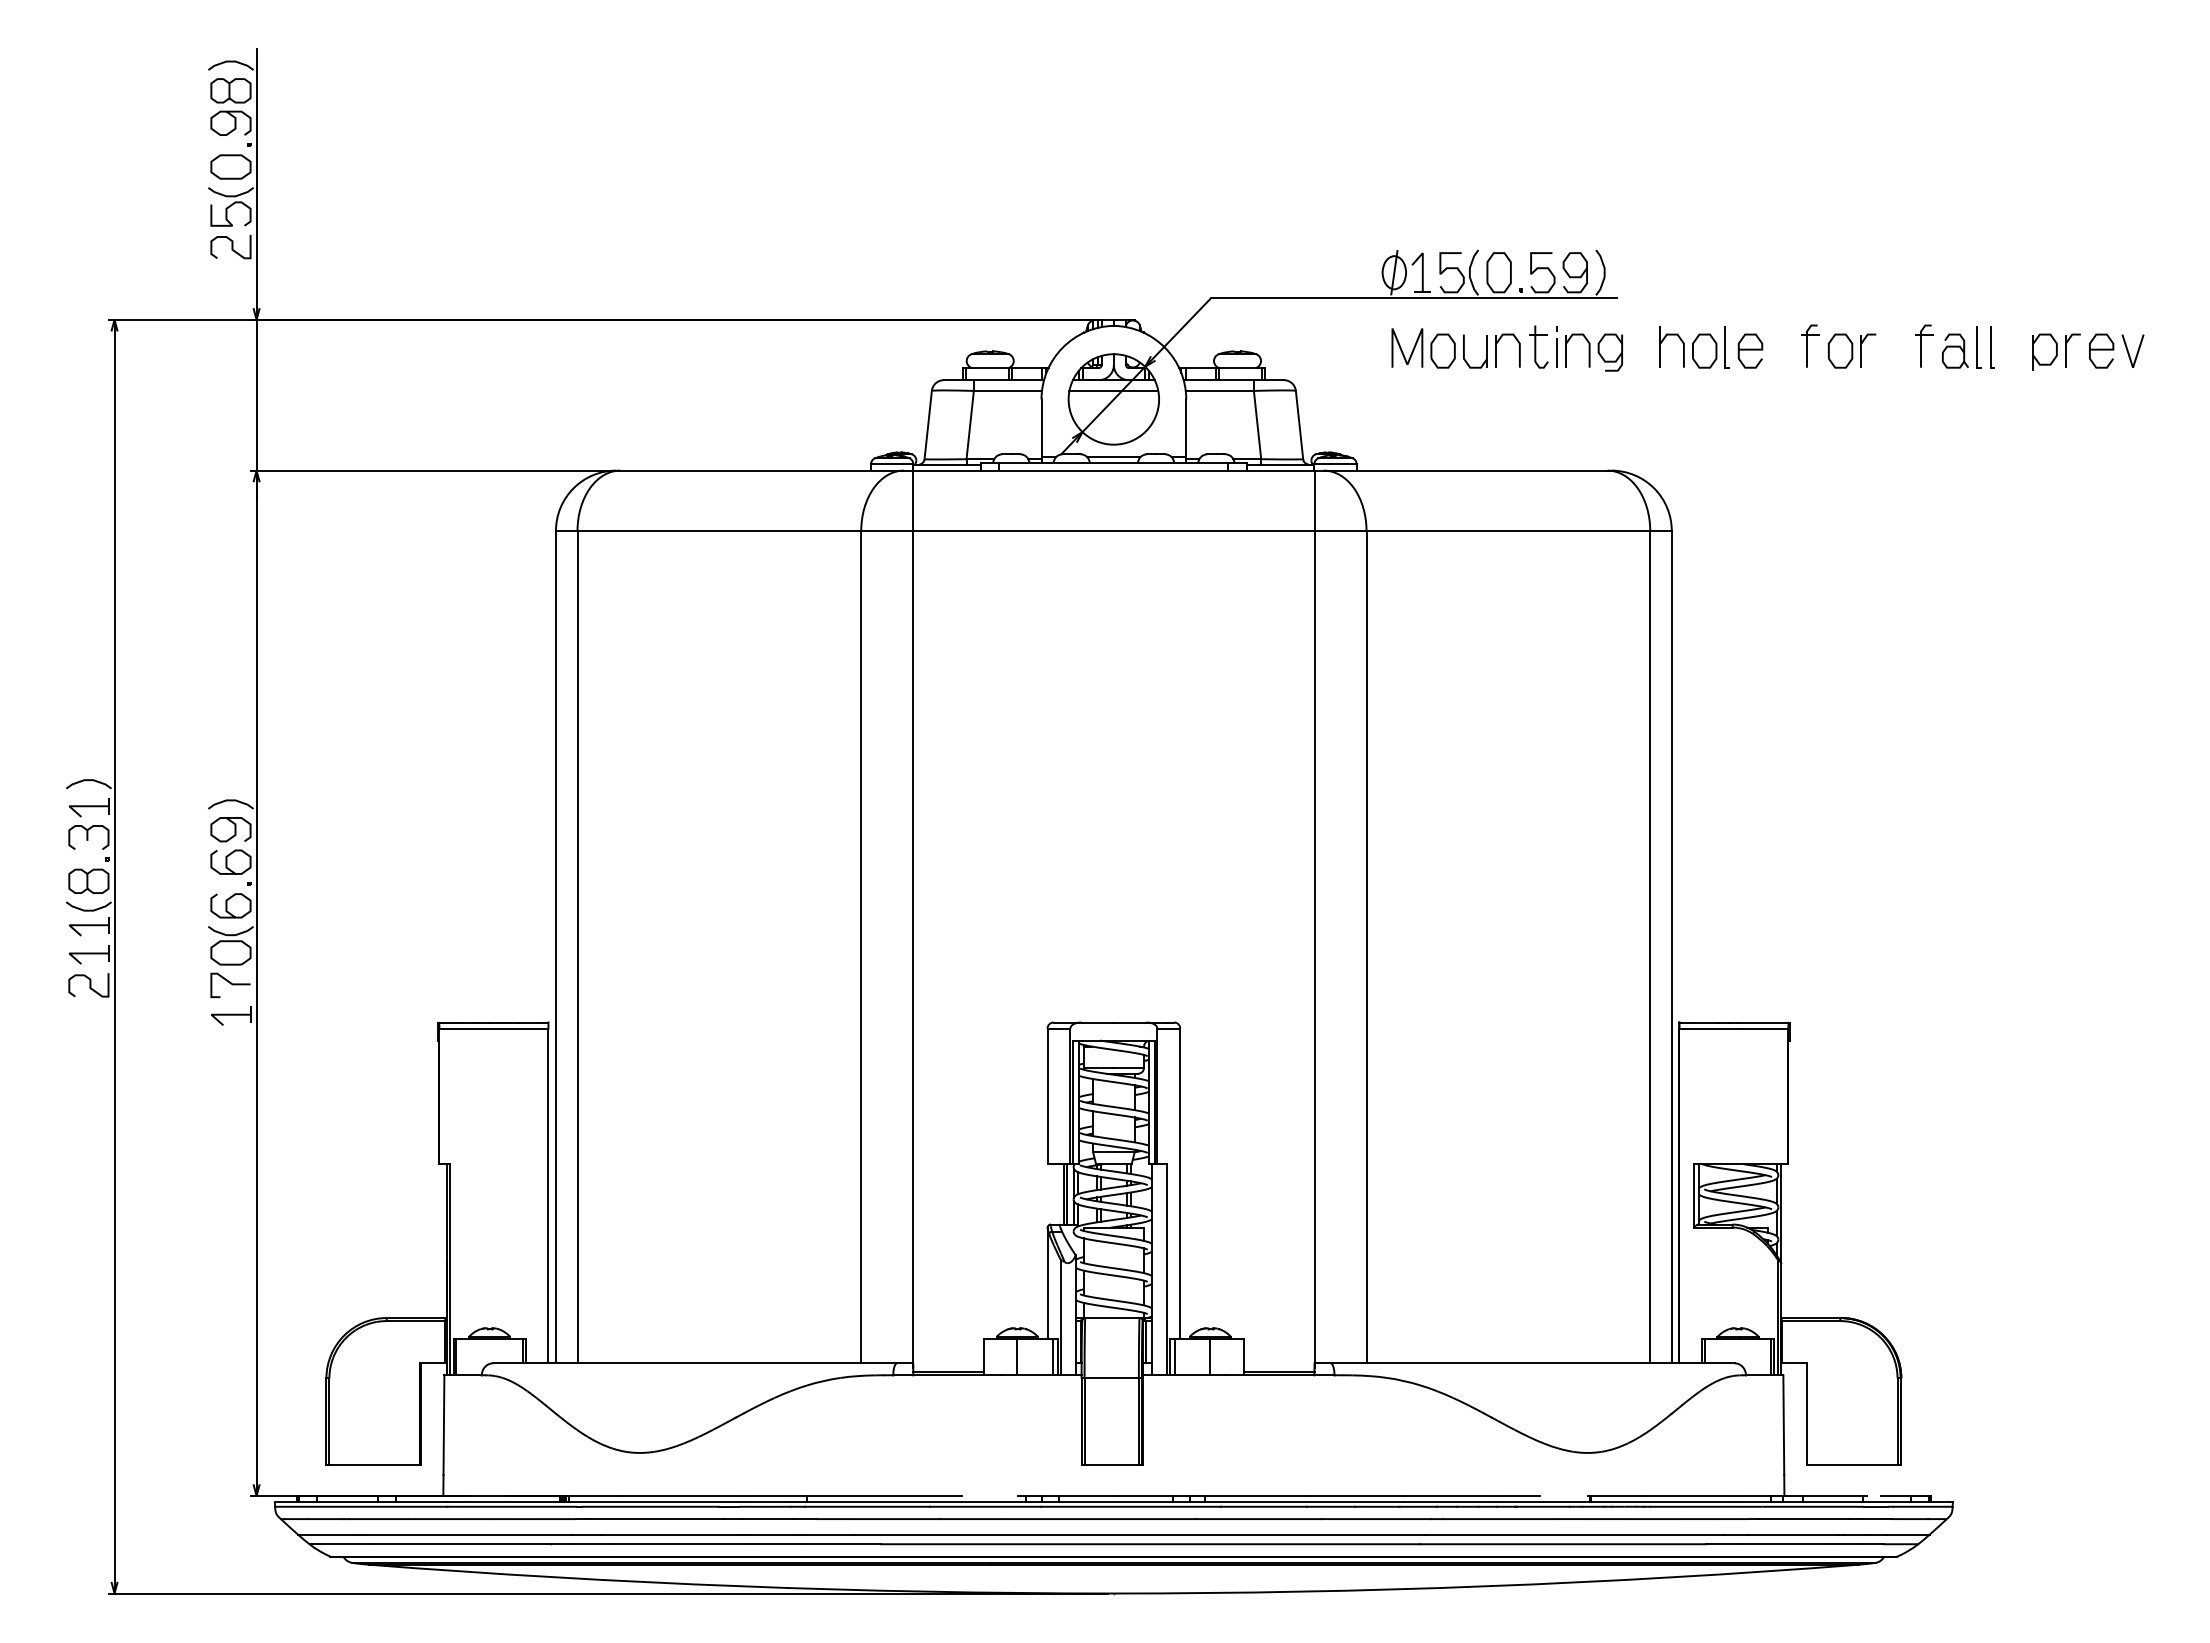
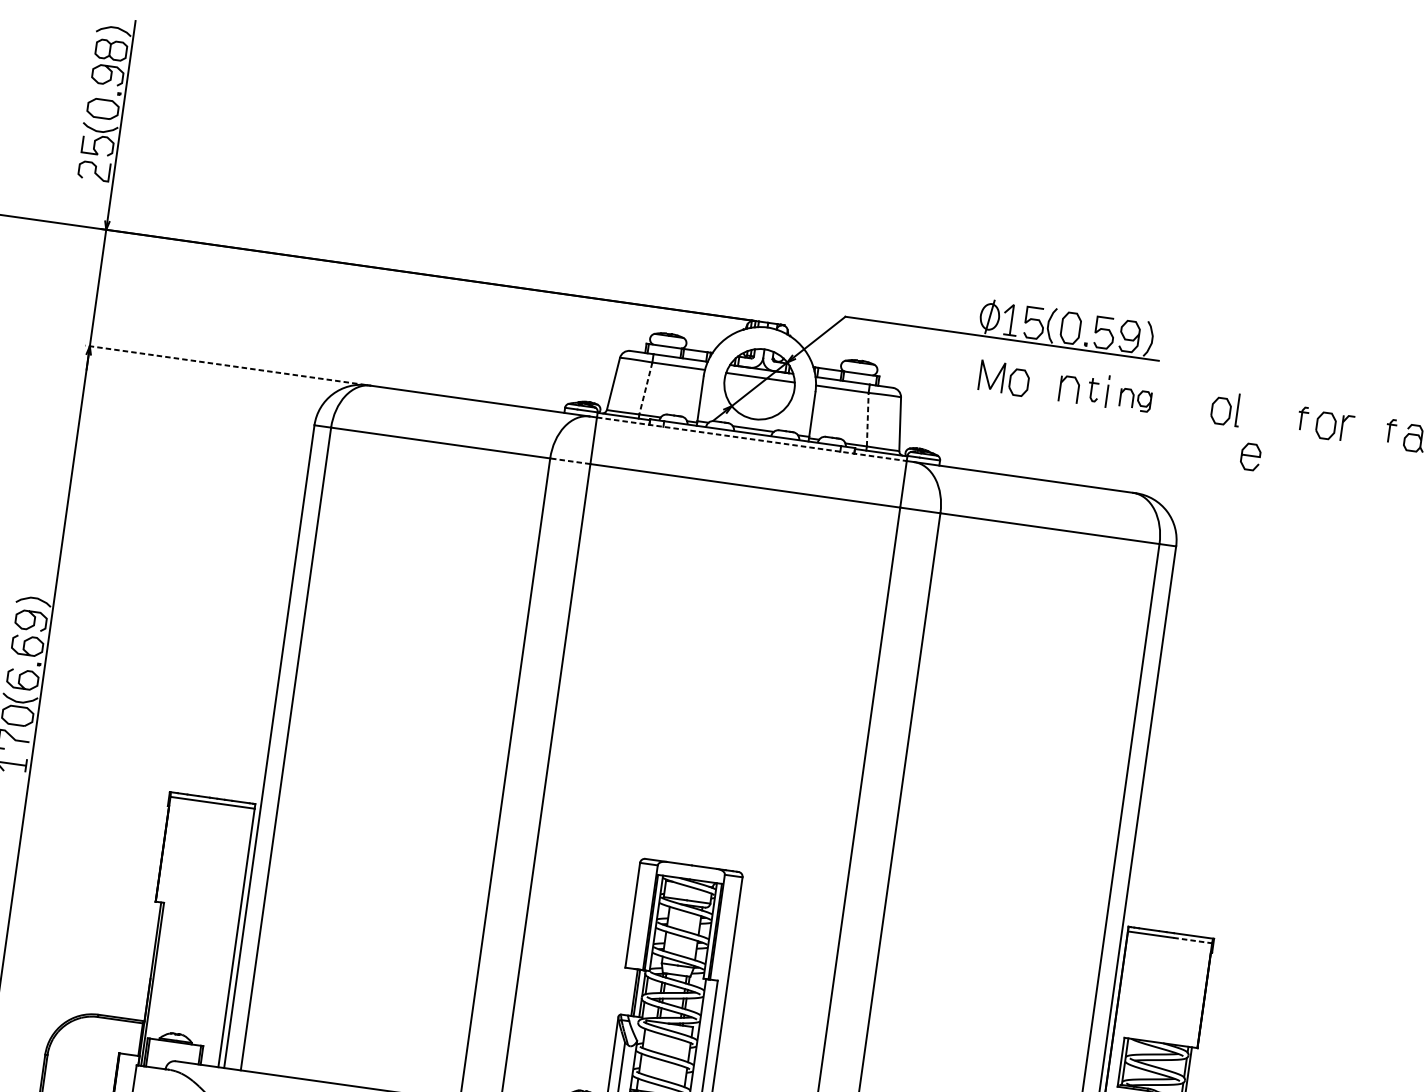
part: (1663, 341) -> (1190, 399), removed
part: (1810, 345) -> (1303, 418), size x0.7
part: (1924, 345) -> (1391, 430), size x0.7
part: (1538, 346) -> (1093, 389), size x0.7
curve: (1750, 350) -> (1250, 456), moved
part: (1464, 351) -> (1035, 385), removed
part: (1593, 352) -> (1135, 400), size x0.7
line: (1257, 424) -> (867, 419), solid -> dashed
line: (970, 425) -> (646, 388), solid -> dashed
line: (432, 470) -> (225, 365), solid -> dashed
line: (1113, 470) -> (751, 439), solid -> dashed
line: (886, 530) -> (569, 460), solid -> dashed
line: (1763, 1028) -> (1192, 940), solid -> dashed

